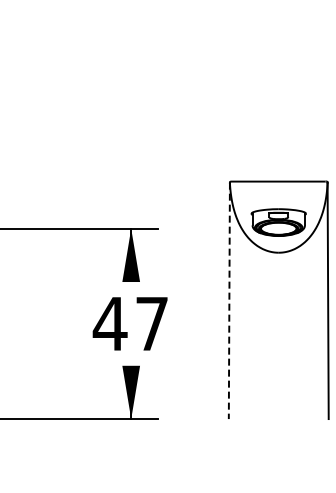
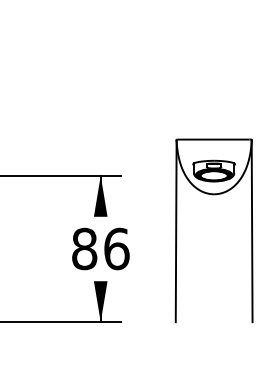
line: (229, 301) -> (176, 231), dashed -> solid
text: (130, 323) -> (100, 248), 47 -> 86

